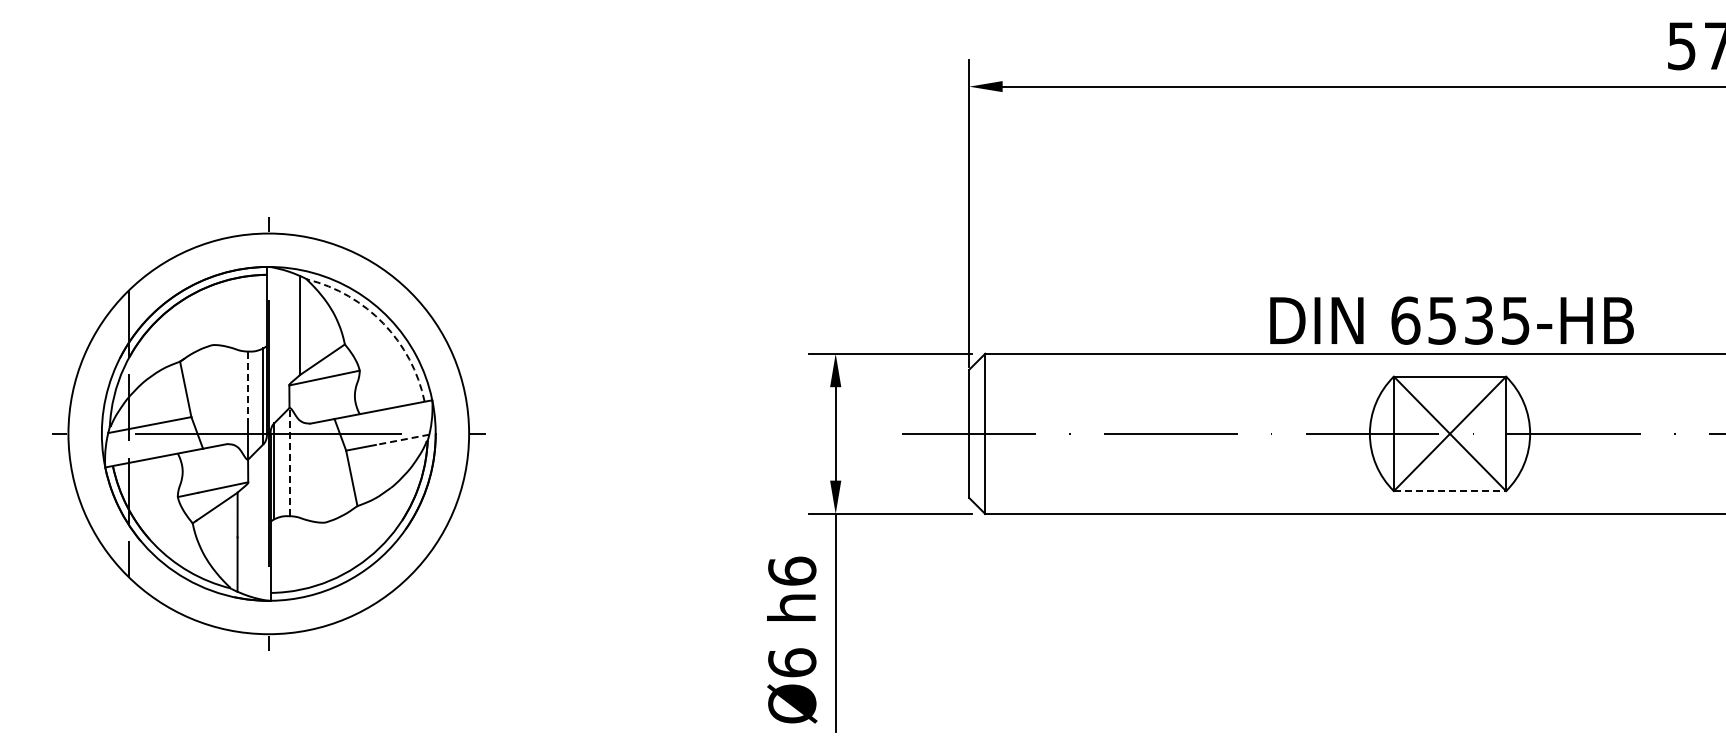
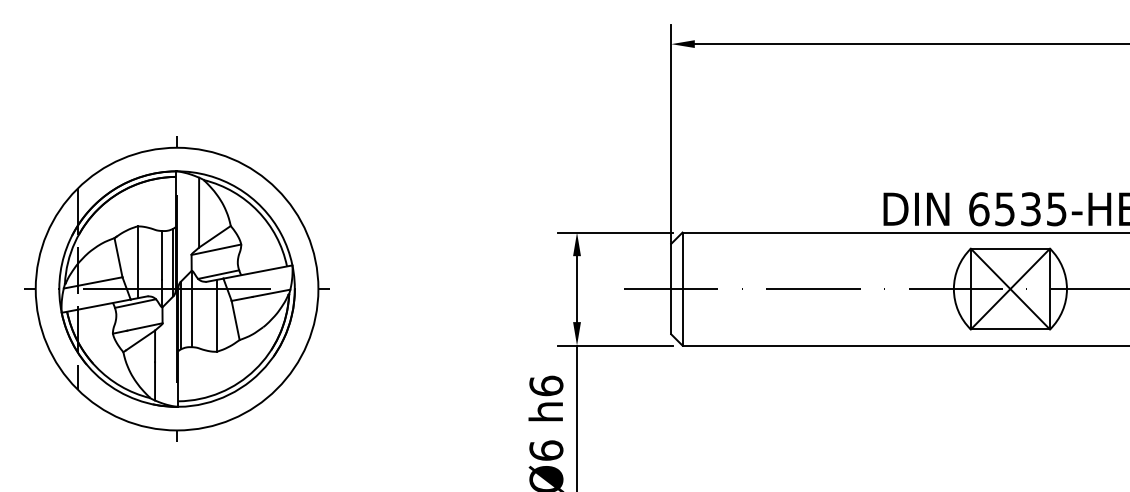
arc: (383, 323) -> (258, 211), dashed -> solid
line: (248, 387) -> (162, 256), dashed -> solid
line: (212, 395) -> (137, 262), added
line: (327, 413) -> (218, 274), added
line: (402, 439) -> (271, 293), dashed -> solid
line: (209, 454) -> (135, 303), added
line: (289, 461) -> (191, 308), dashed -> solid
line: (324, 471) -> (216, 315), added
line: (1450, 491) -> (1010, 329), dashed -> solid

